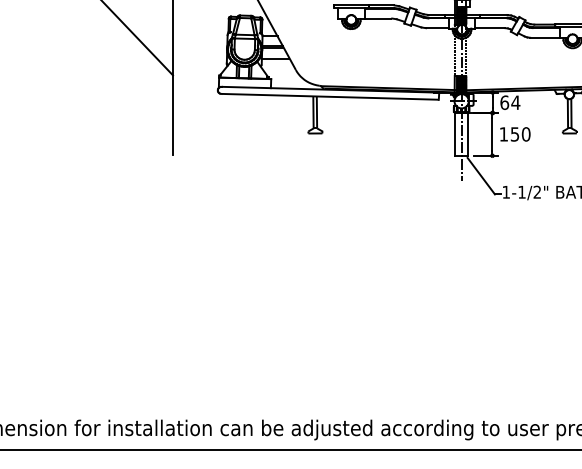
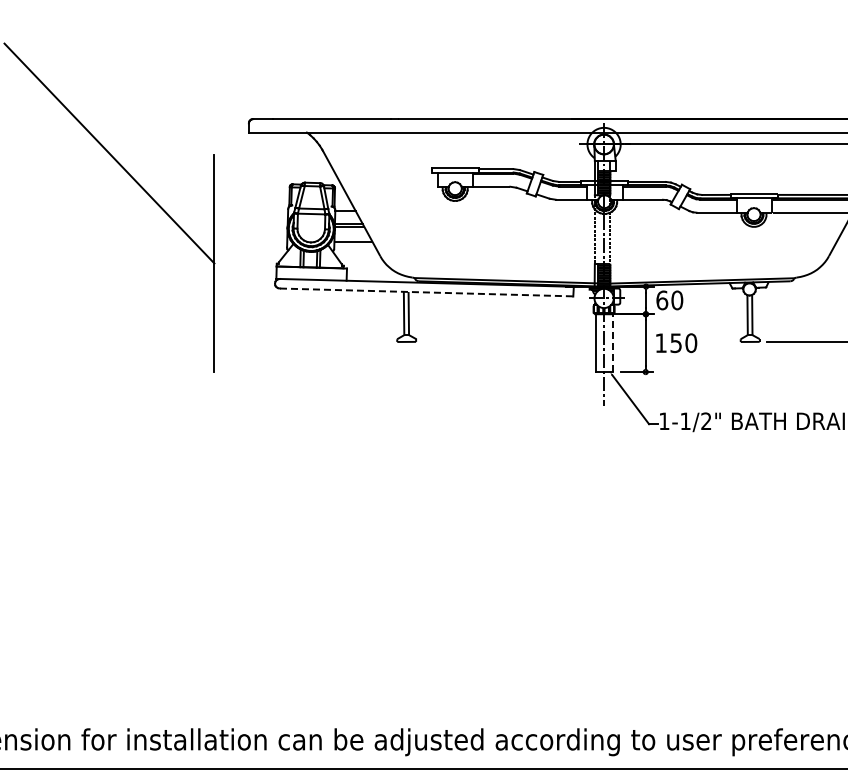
line: (330, 96) -> (426, 292), solid -> dashed
text: (516, 102) -> (677, 300), 64 -> 60
line: (468, 134) -> (613, 343), solid -> dashed

